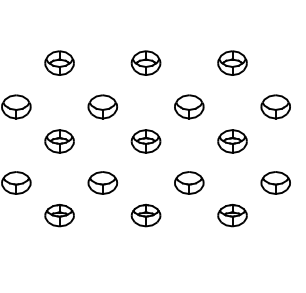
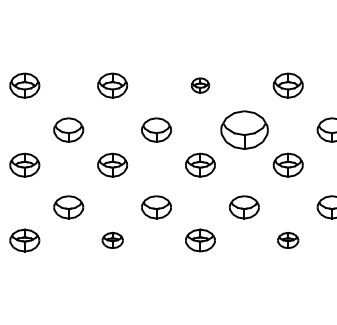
part: (146, 63) -> (200, 85), size x0.6
part: (188, 106) -> (243, 129), size x1.6
part: (59, 215) -> (112, 240), size x0.7
part: (231, 215) -> (287, 240), size x0.7

